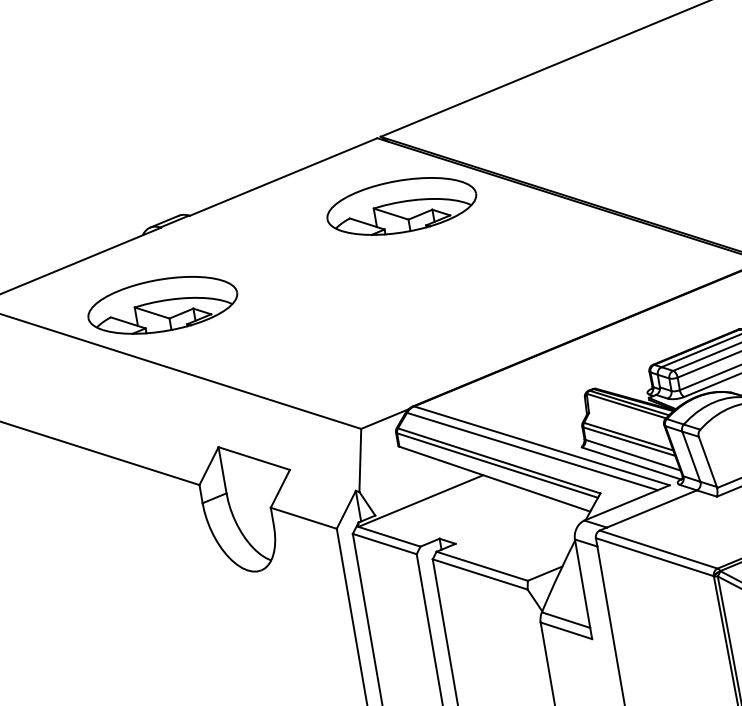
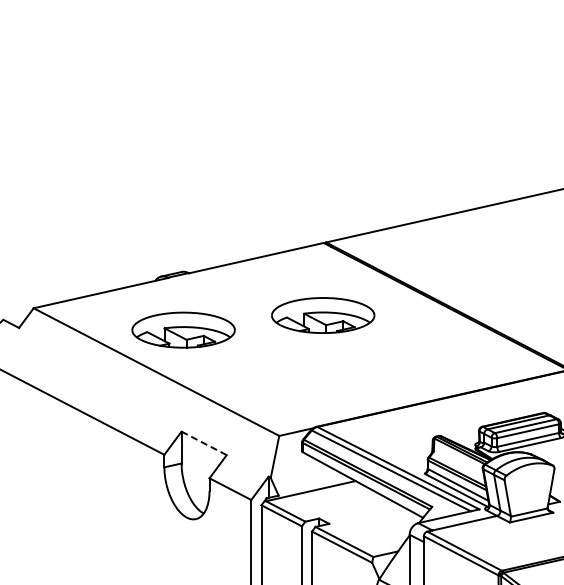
part: (402, 206) -> (323, 315), moved
part: (162, 304) -> (183, 329), moved
line: (253, 458) -> (203, 443), solid -> dashed

